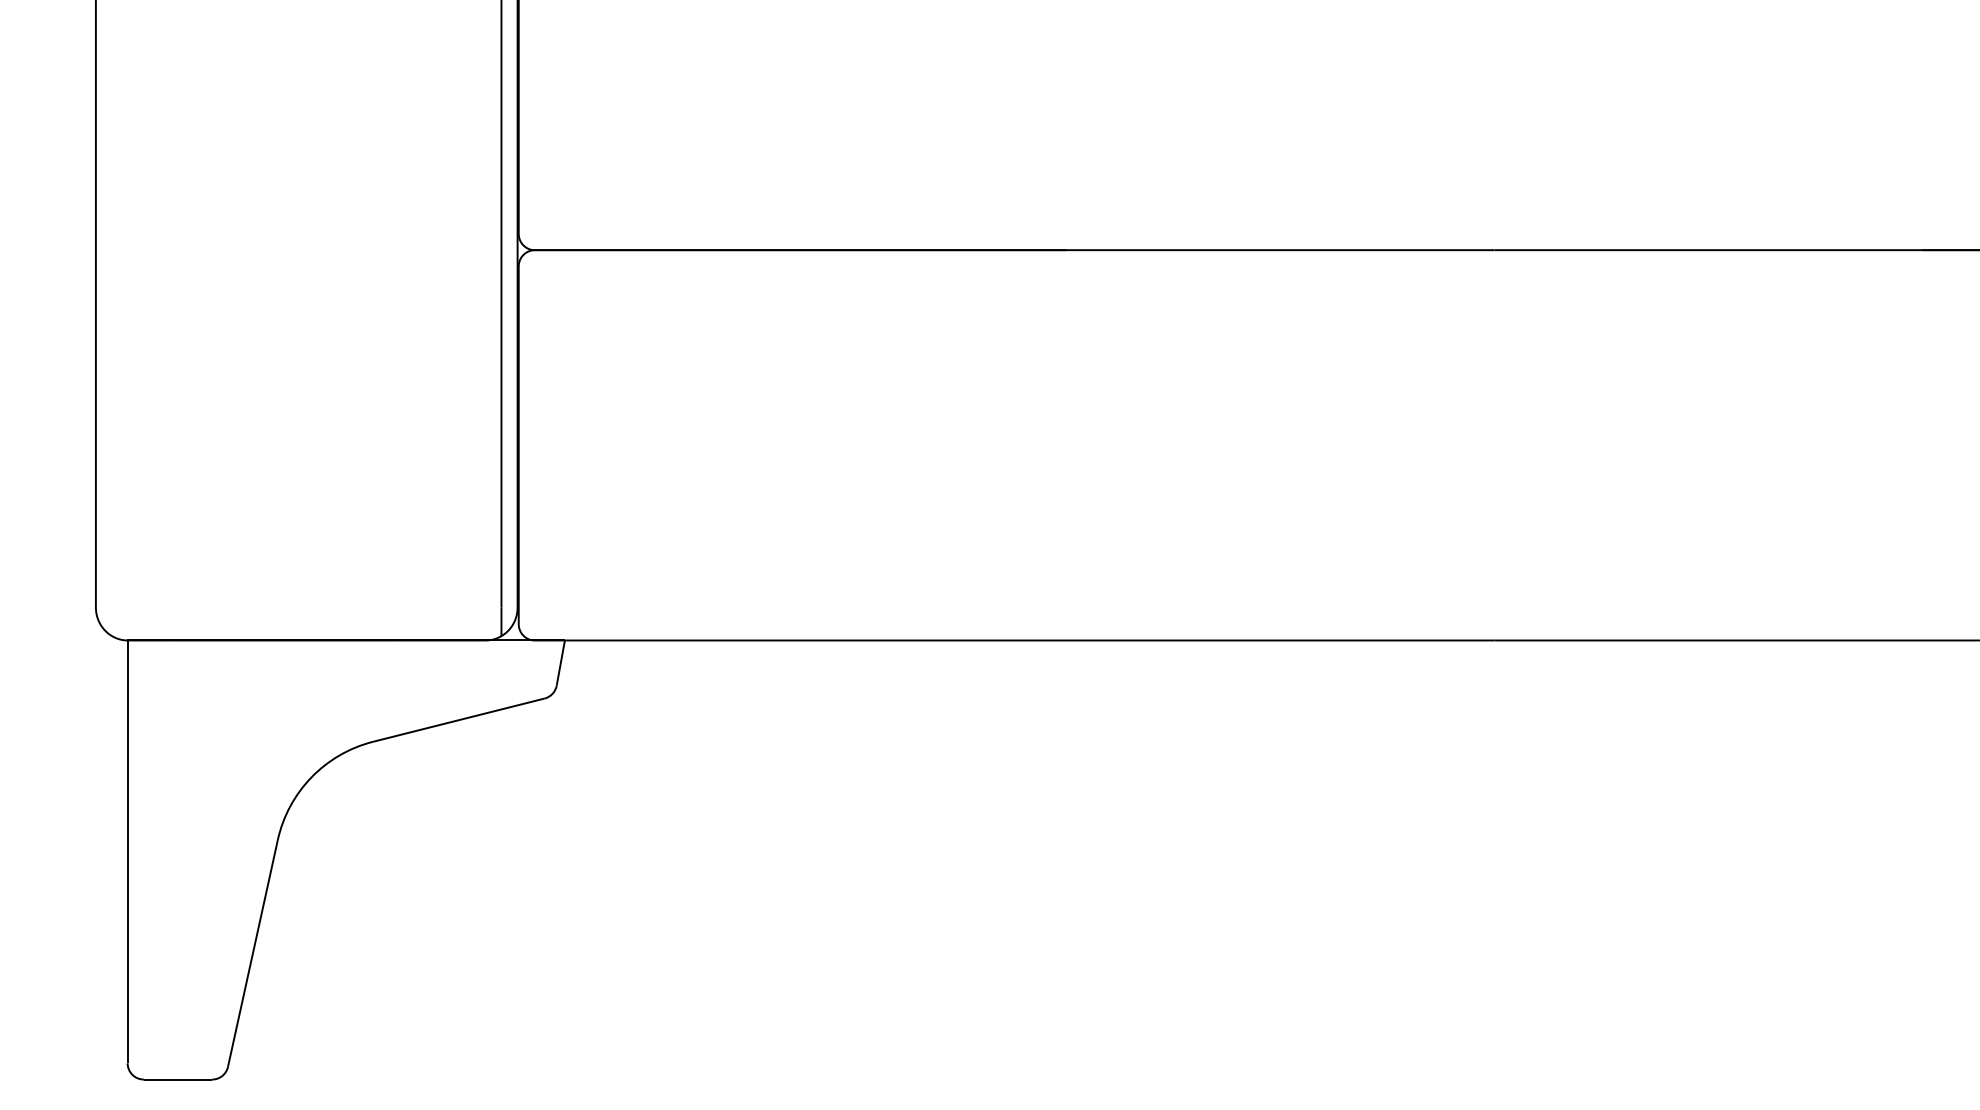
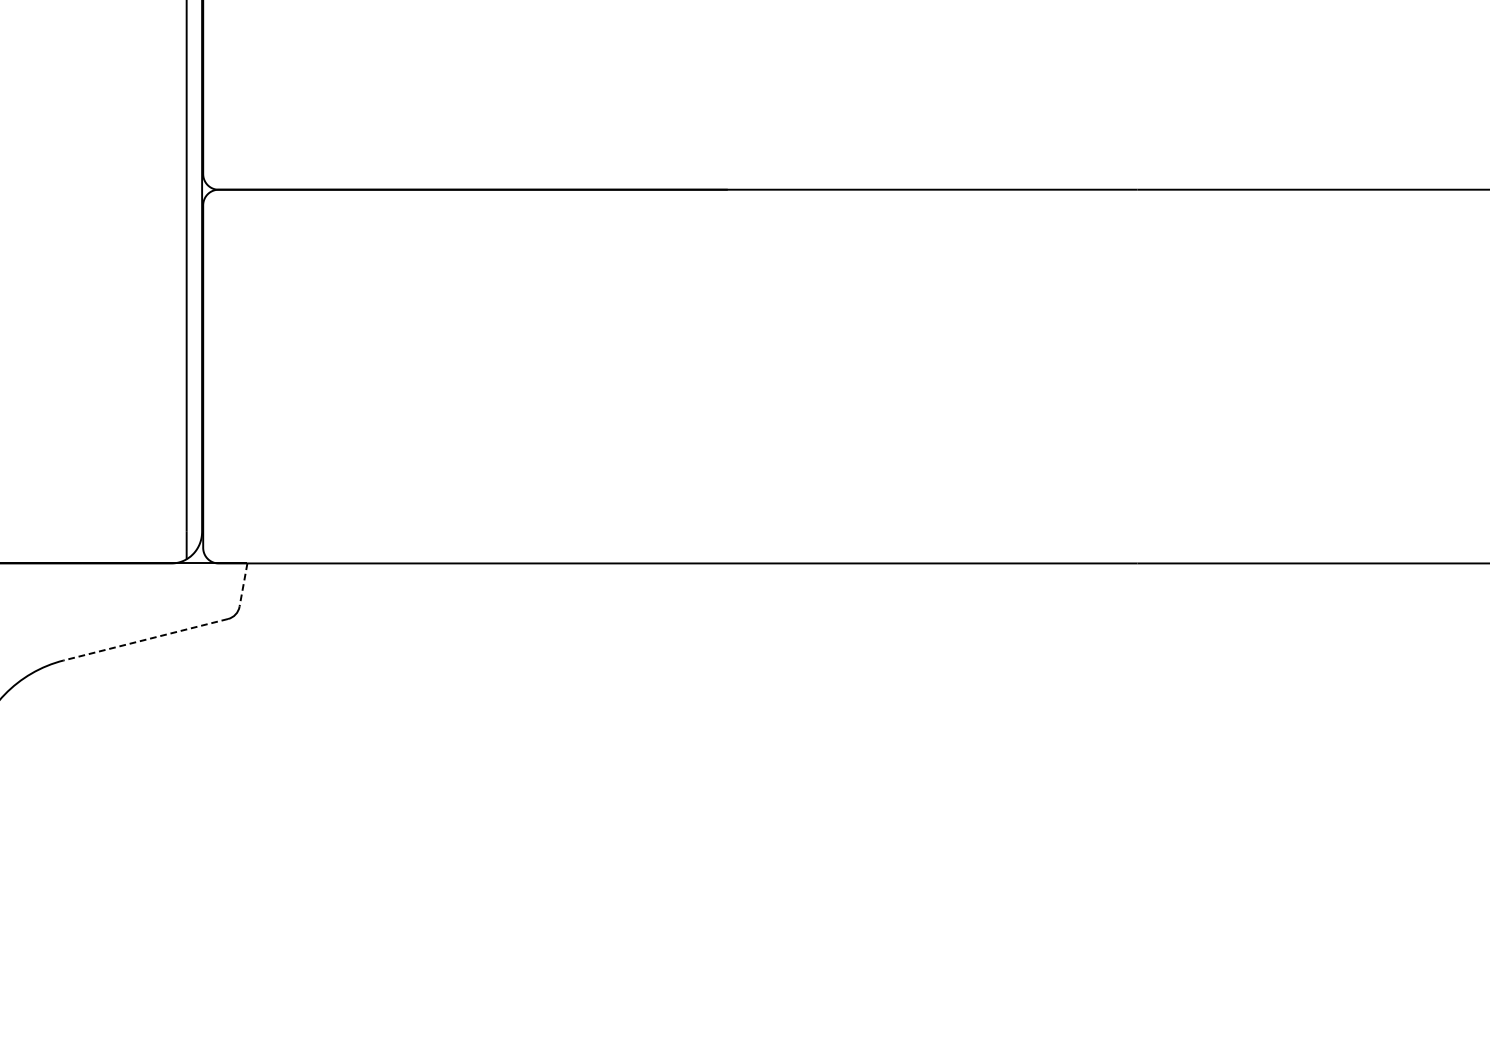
line: (560, 663) -> (243, 585), solid -> dashed
line: (458, 720) -> (145, 640), solid -> dashed

